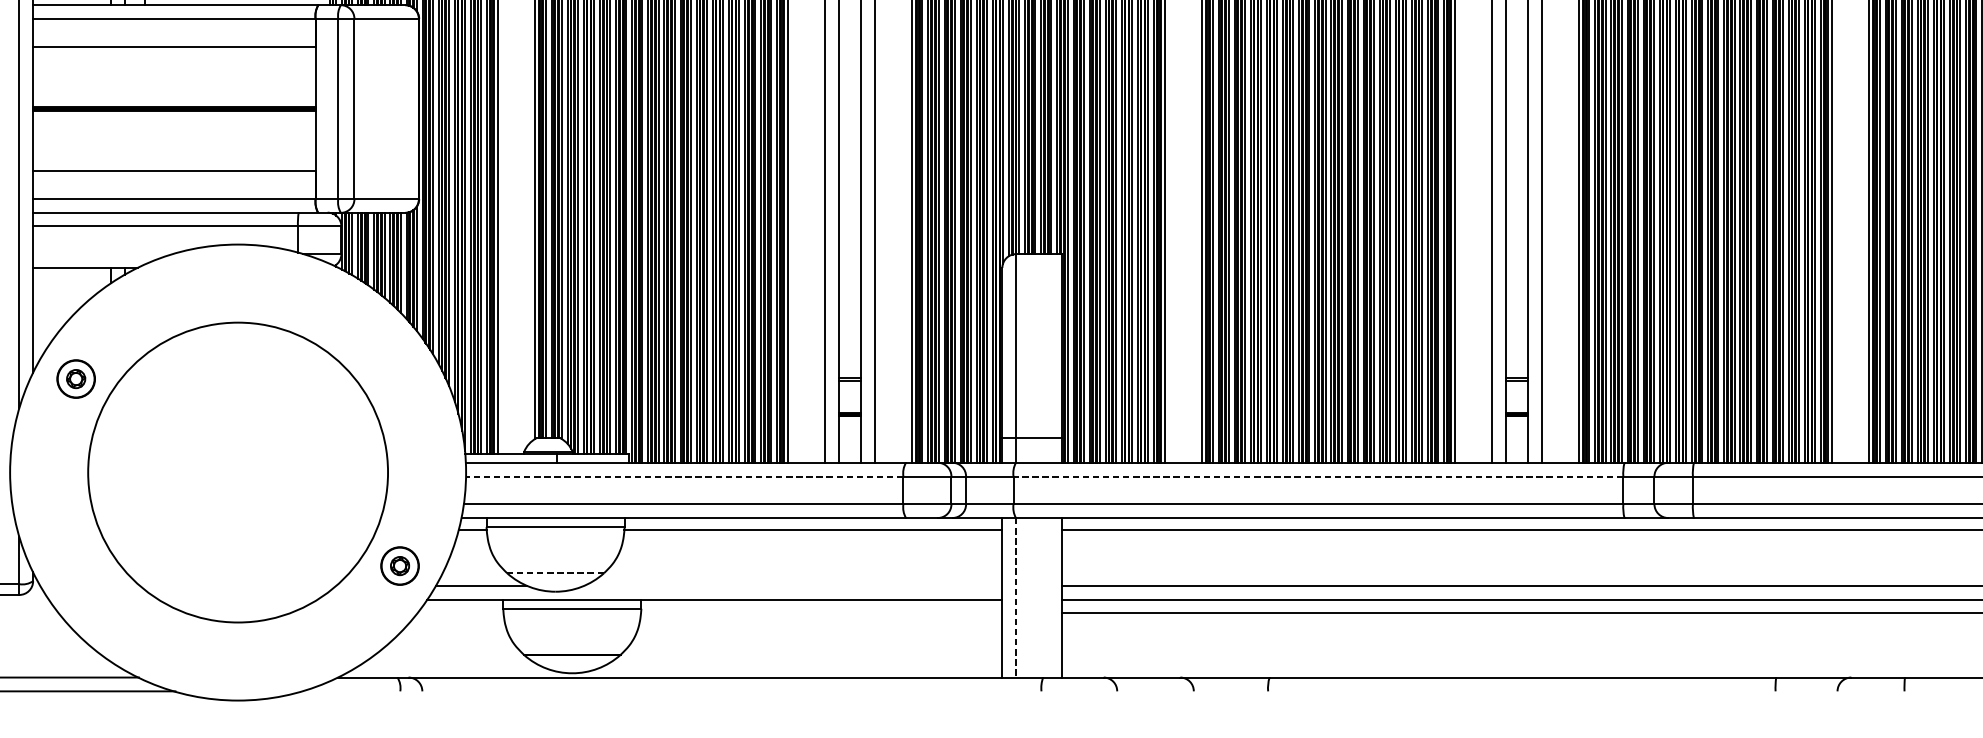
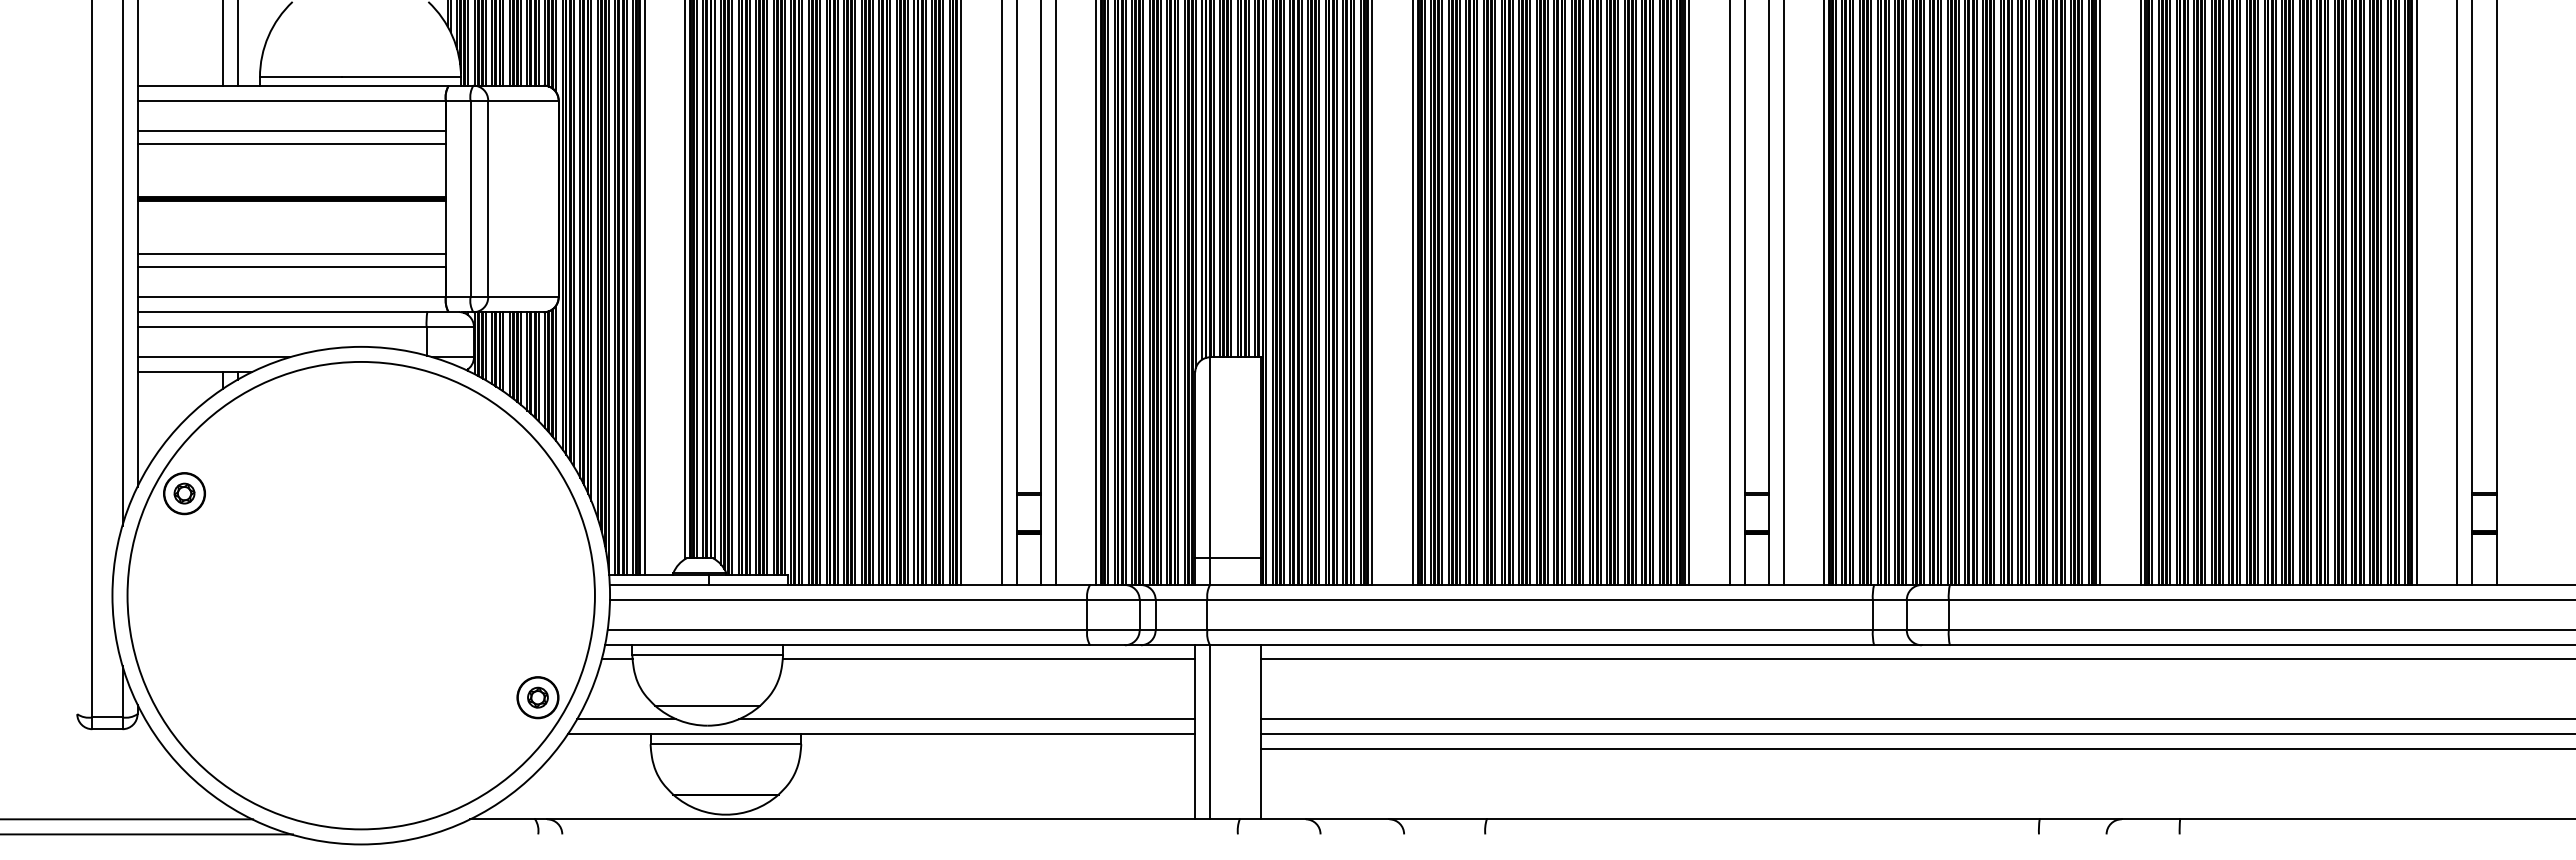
line: (174, 58) -> (291, 143), added
line: (174, 159) -> (291, 254), added
line: (102, 254) -> (213, 357), added
circle: (237, 472) -> (360, 595), size x1.43
line: (684, 477) -> (848, 600), dashed -> solid
line: (1318, 477) -> (1540, 600), dashed -> solid
line: (555, 573) -> (707, 705), dashed -> solid
line: (793, 586) -> (967, 719), added
line: (1016, 597) -> (1210, 732), dashed -> solid

